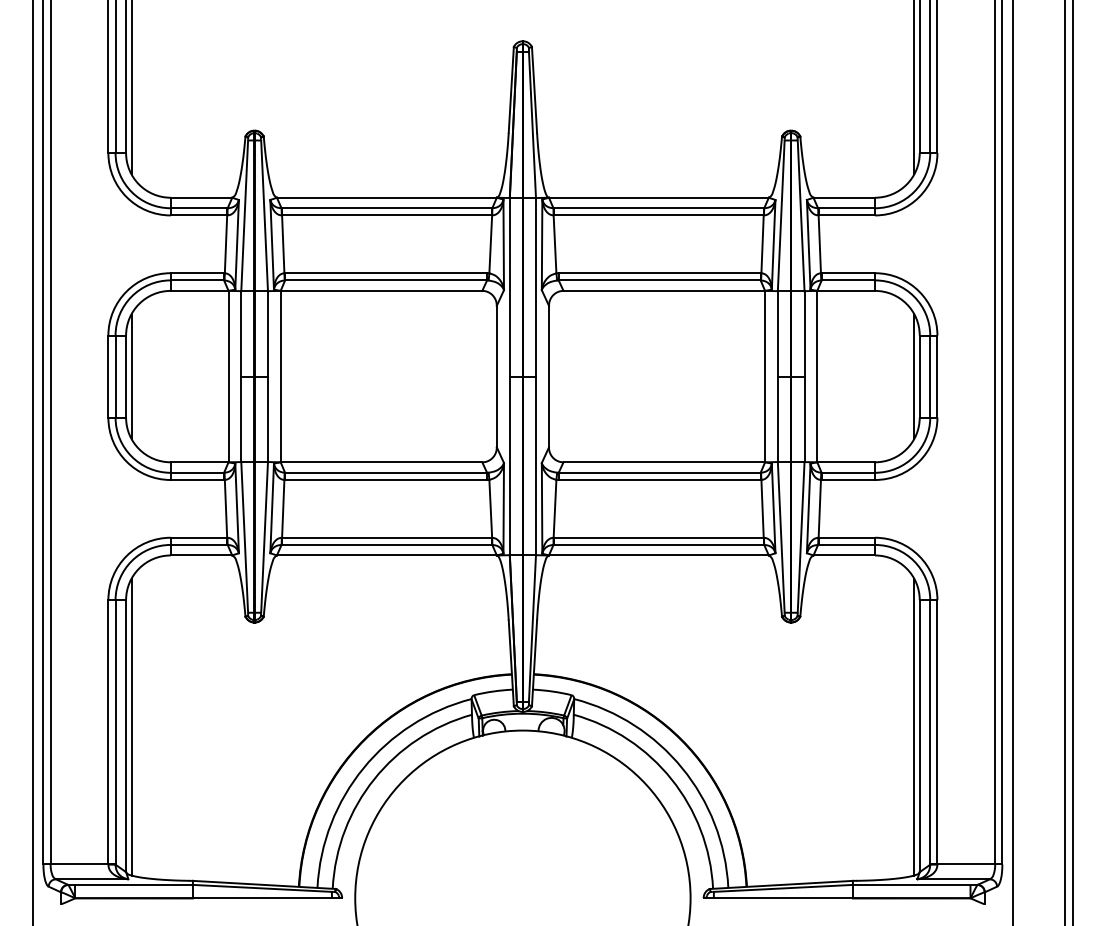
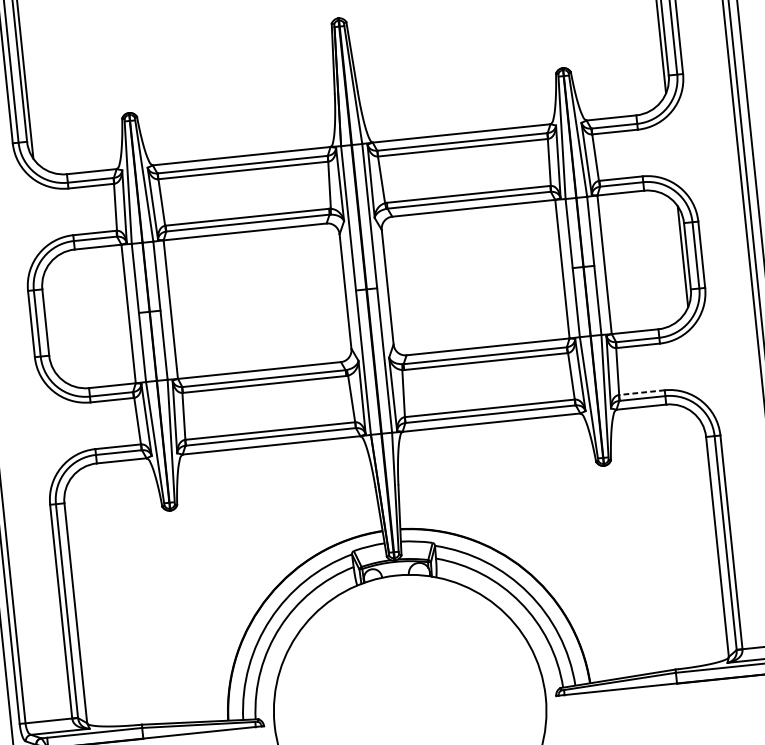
line: (131, 376) -> (50, 322), removed
line: (846, 537) -> (641, 392), solid -> dashed
line: (131, 726) -> (79, 605), removed
line: (914, 726) -> (712, 539), removed

